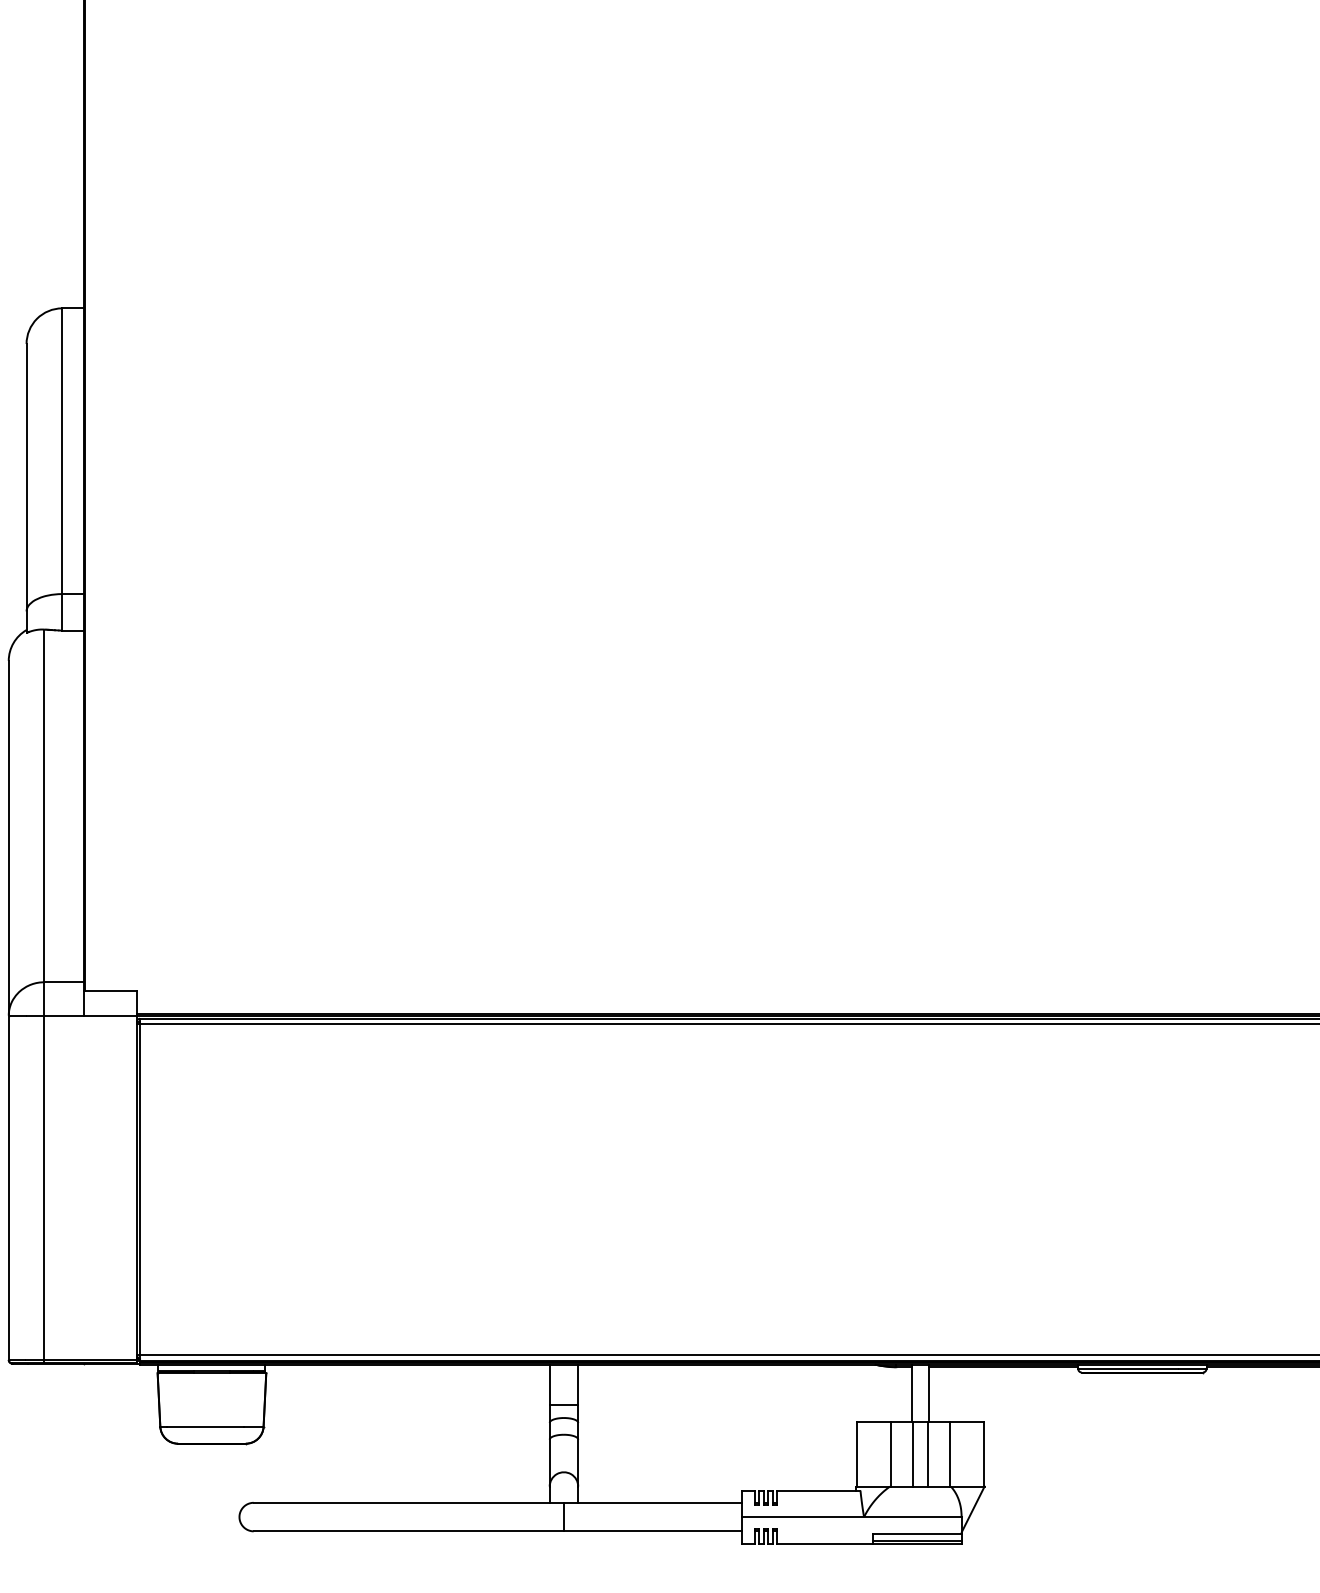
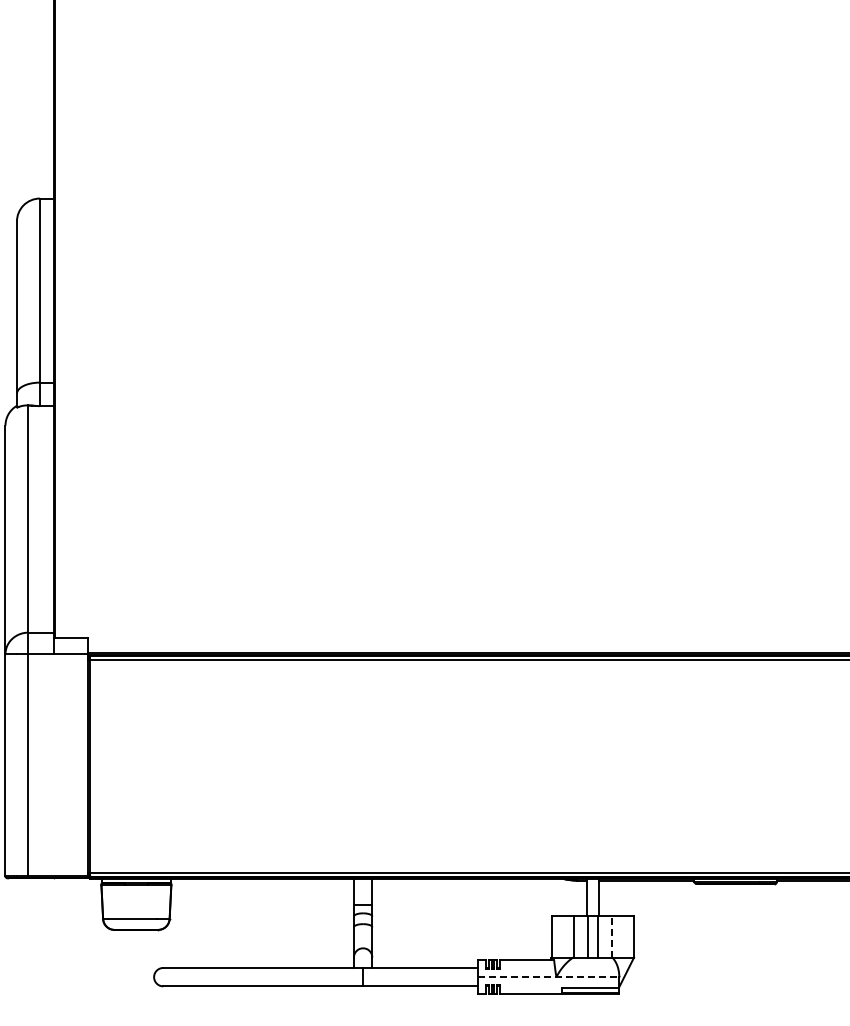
line: (949, 1453) -> (611, 936), solid -> dashed
line: (851, 1517) -> (548, 977), solid -> dashed

